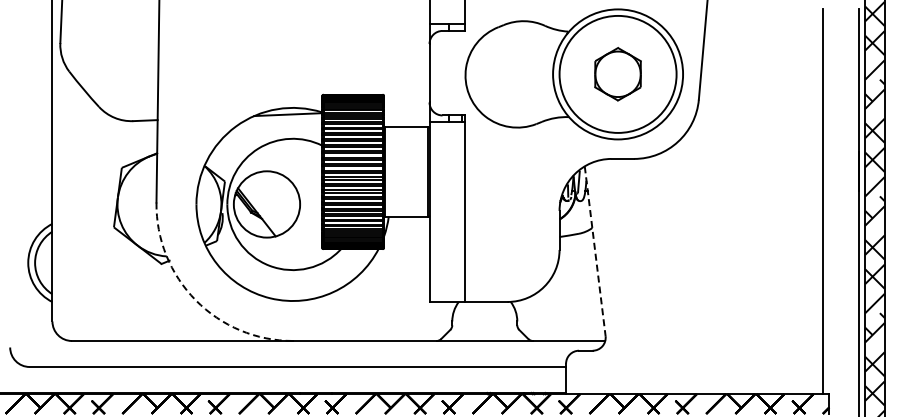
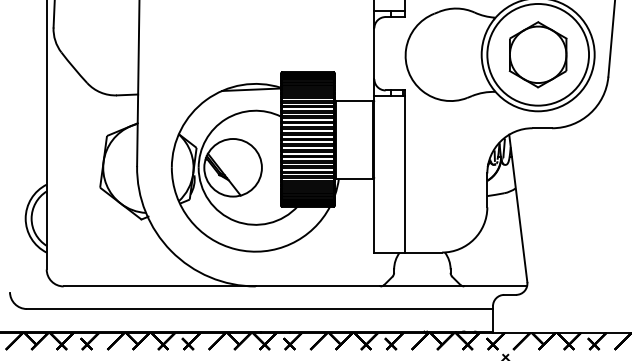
part: (617, 73) -> (537, 54), size x1.43
line: (595, 251) -> (518, 208), dashed -> solid
arc: (195, 300) -> (171, 251), dashed -> solid

